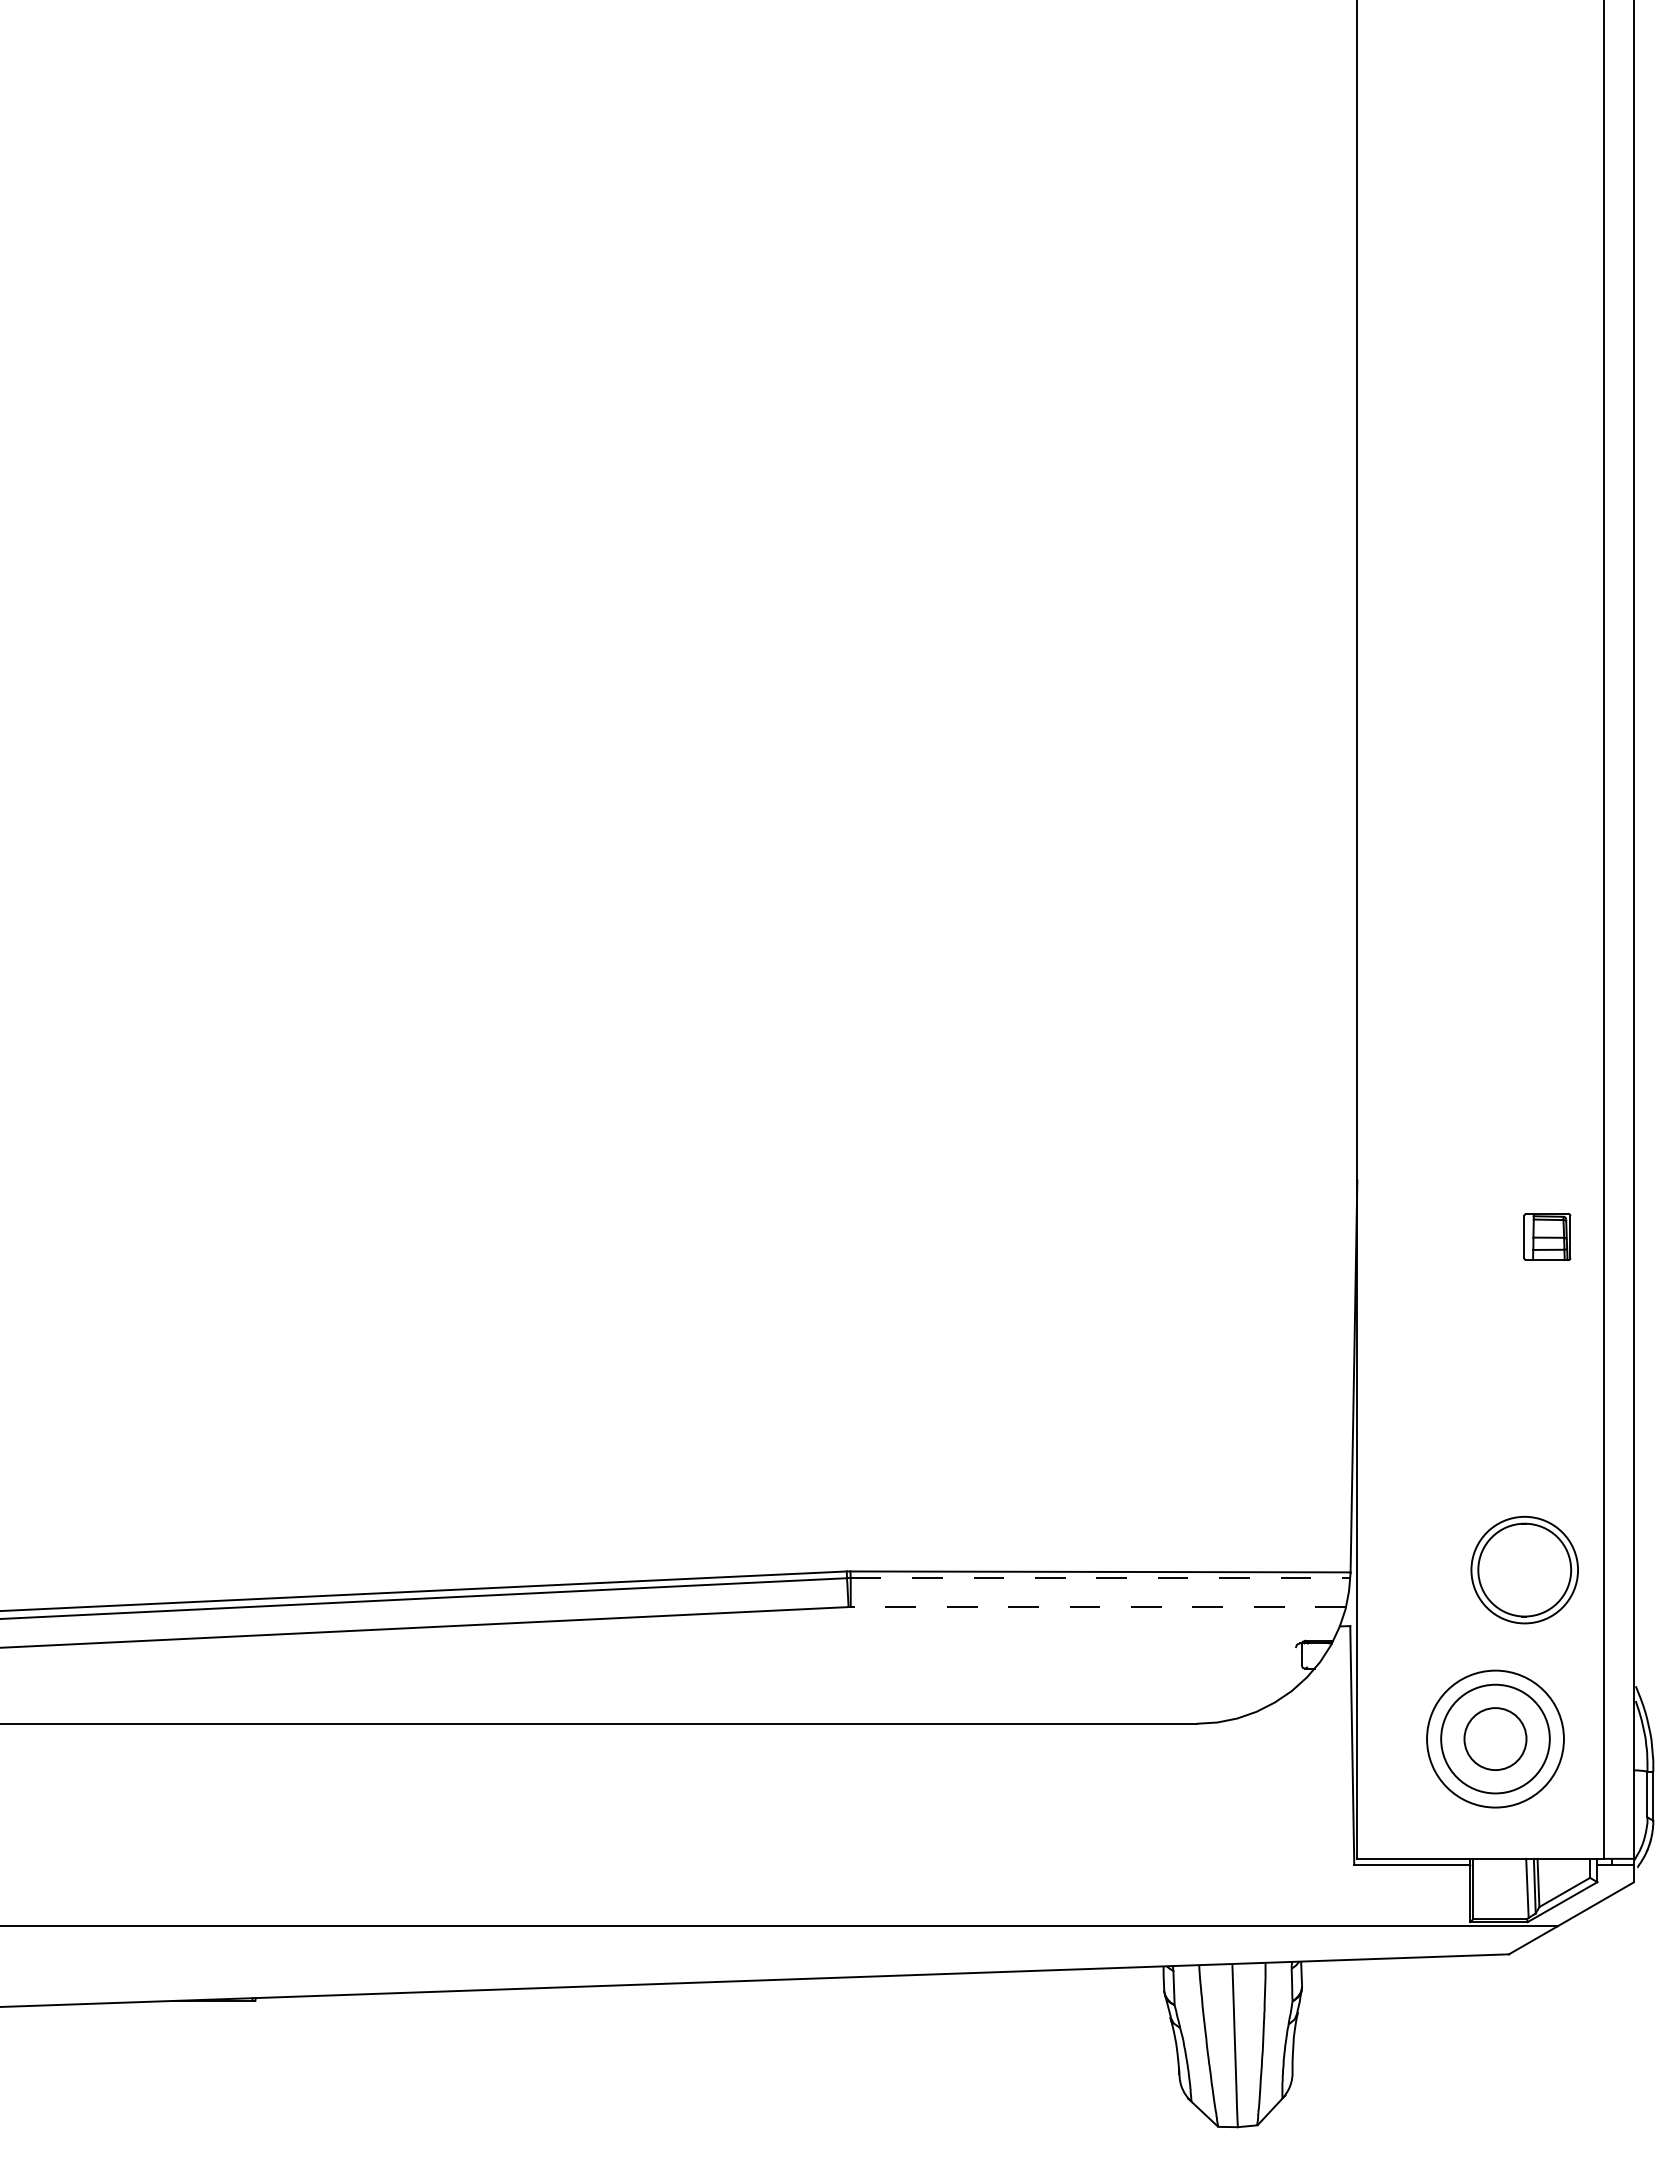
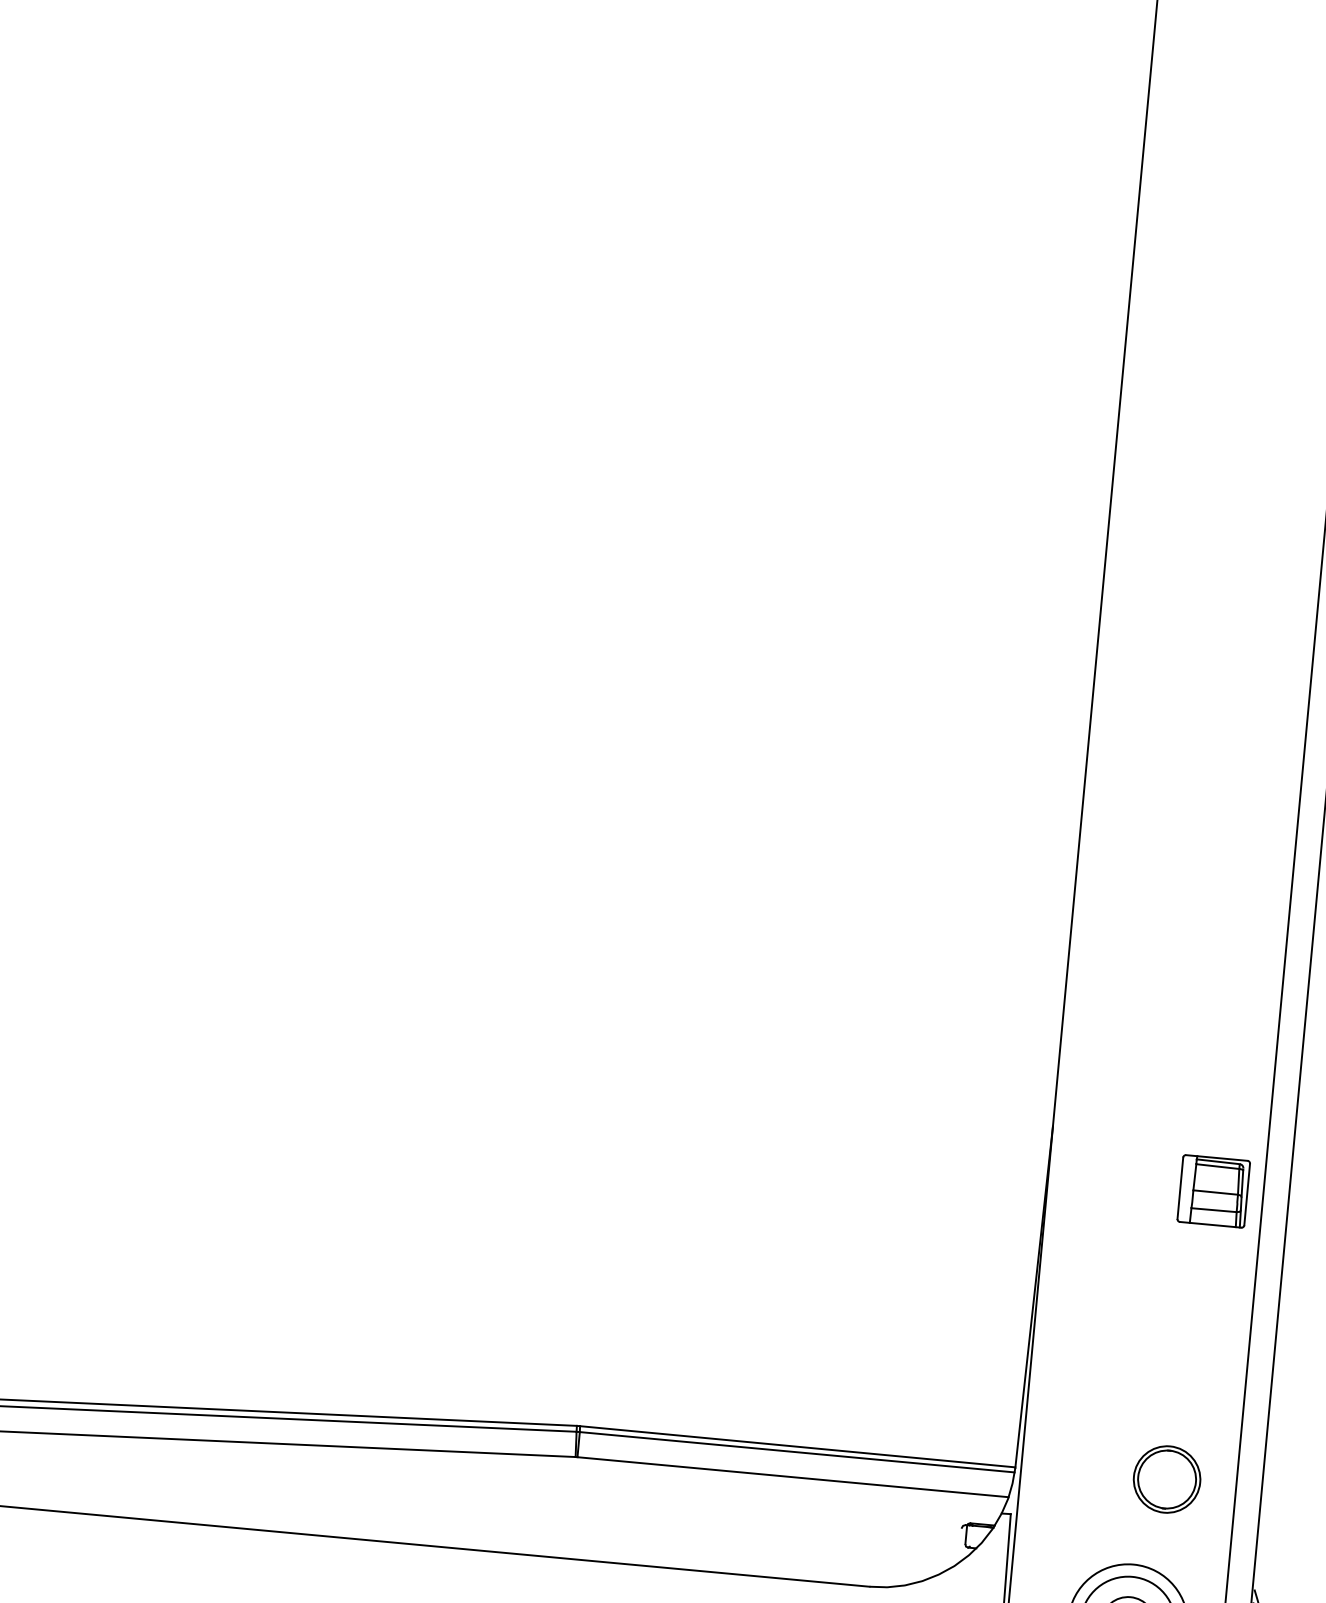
part: (1547, 1236) -> (1213, 1190), size x1.67
part: (1524, 1570) -> (1166, 1479), size x0.71
line: (1100, 1578) -> (797, 1452), dashed -> solid
line: (1098, 1607) -> (793, 1477), dashed -> solid

